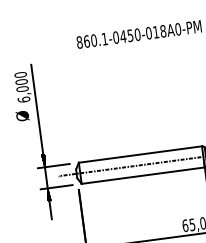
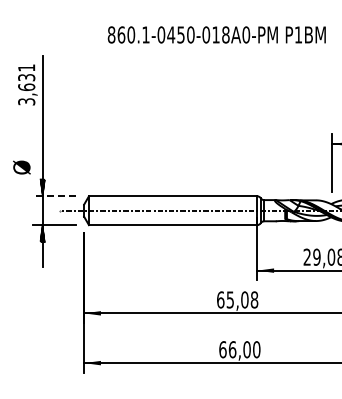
text: (22, 87) -> (26, 84), 6,000 -> 3,631
text: (22, 116) -> (21, 167), moved
line: (53, 166) -> (54, 196), solid -> dashed

